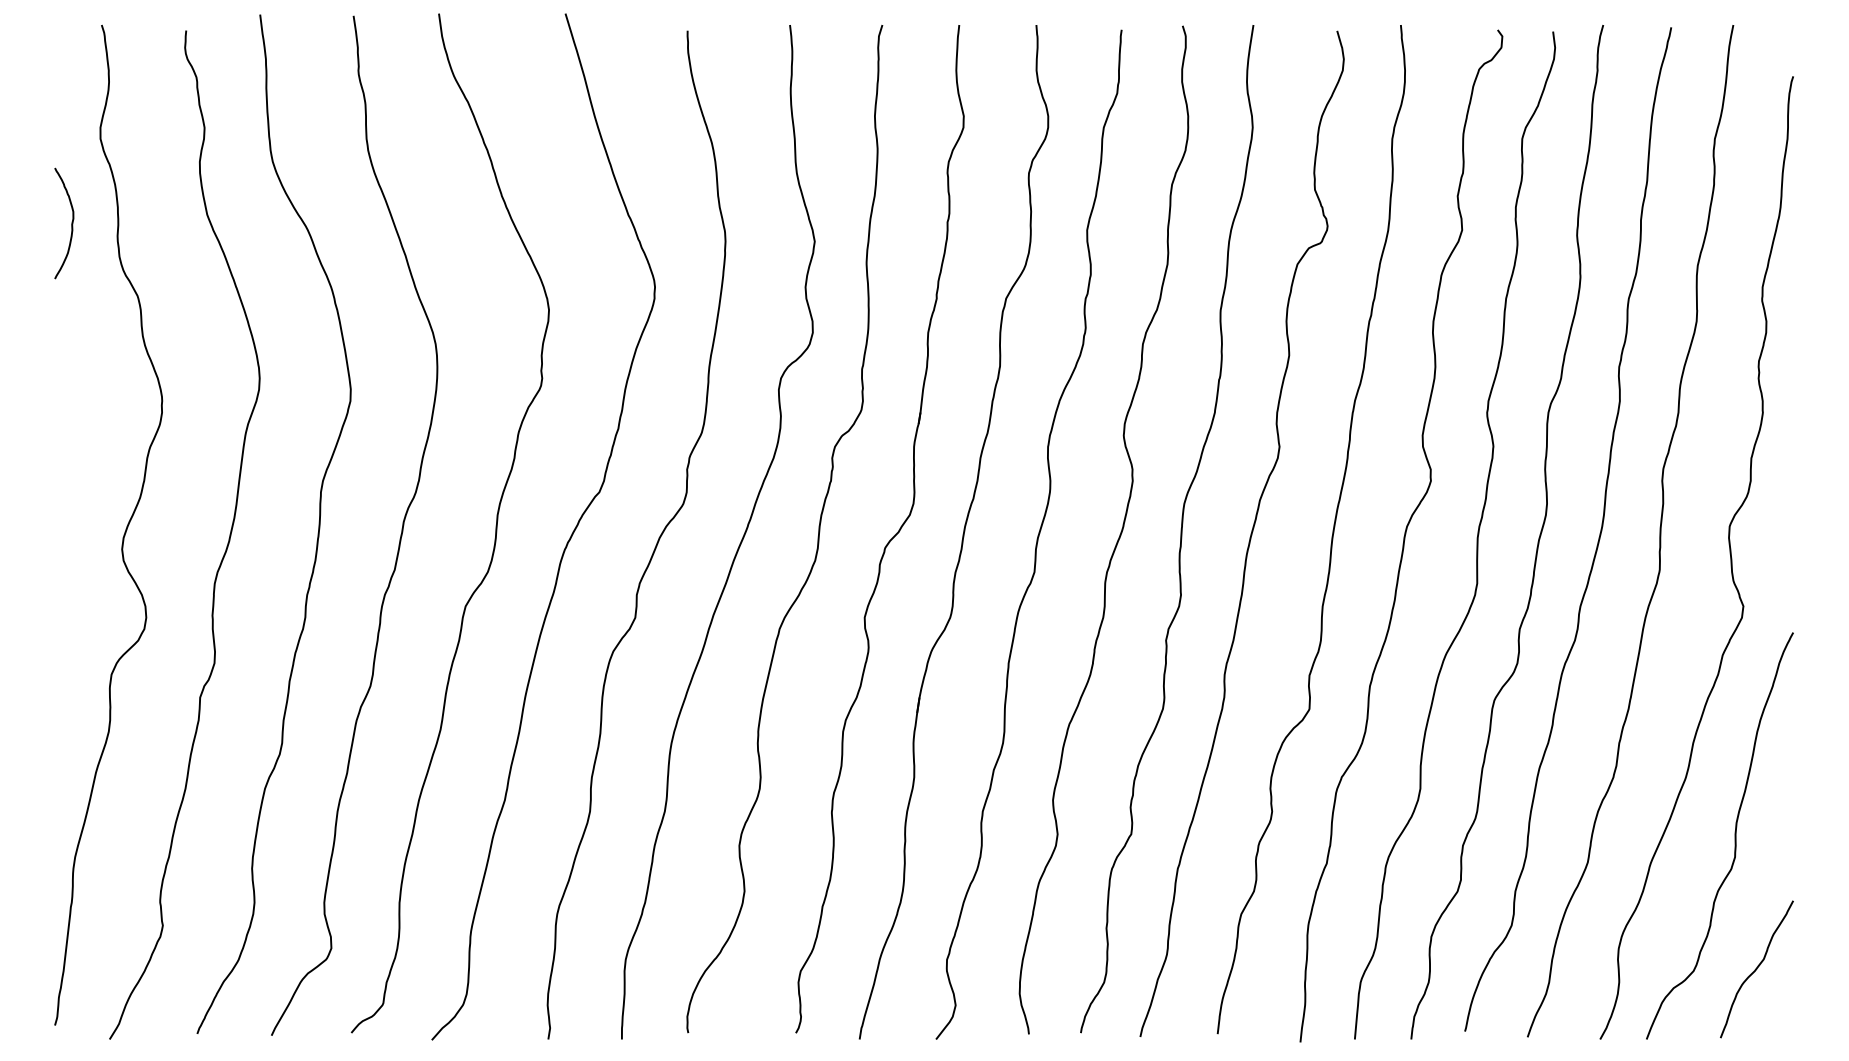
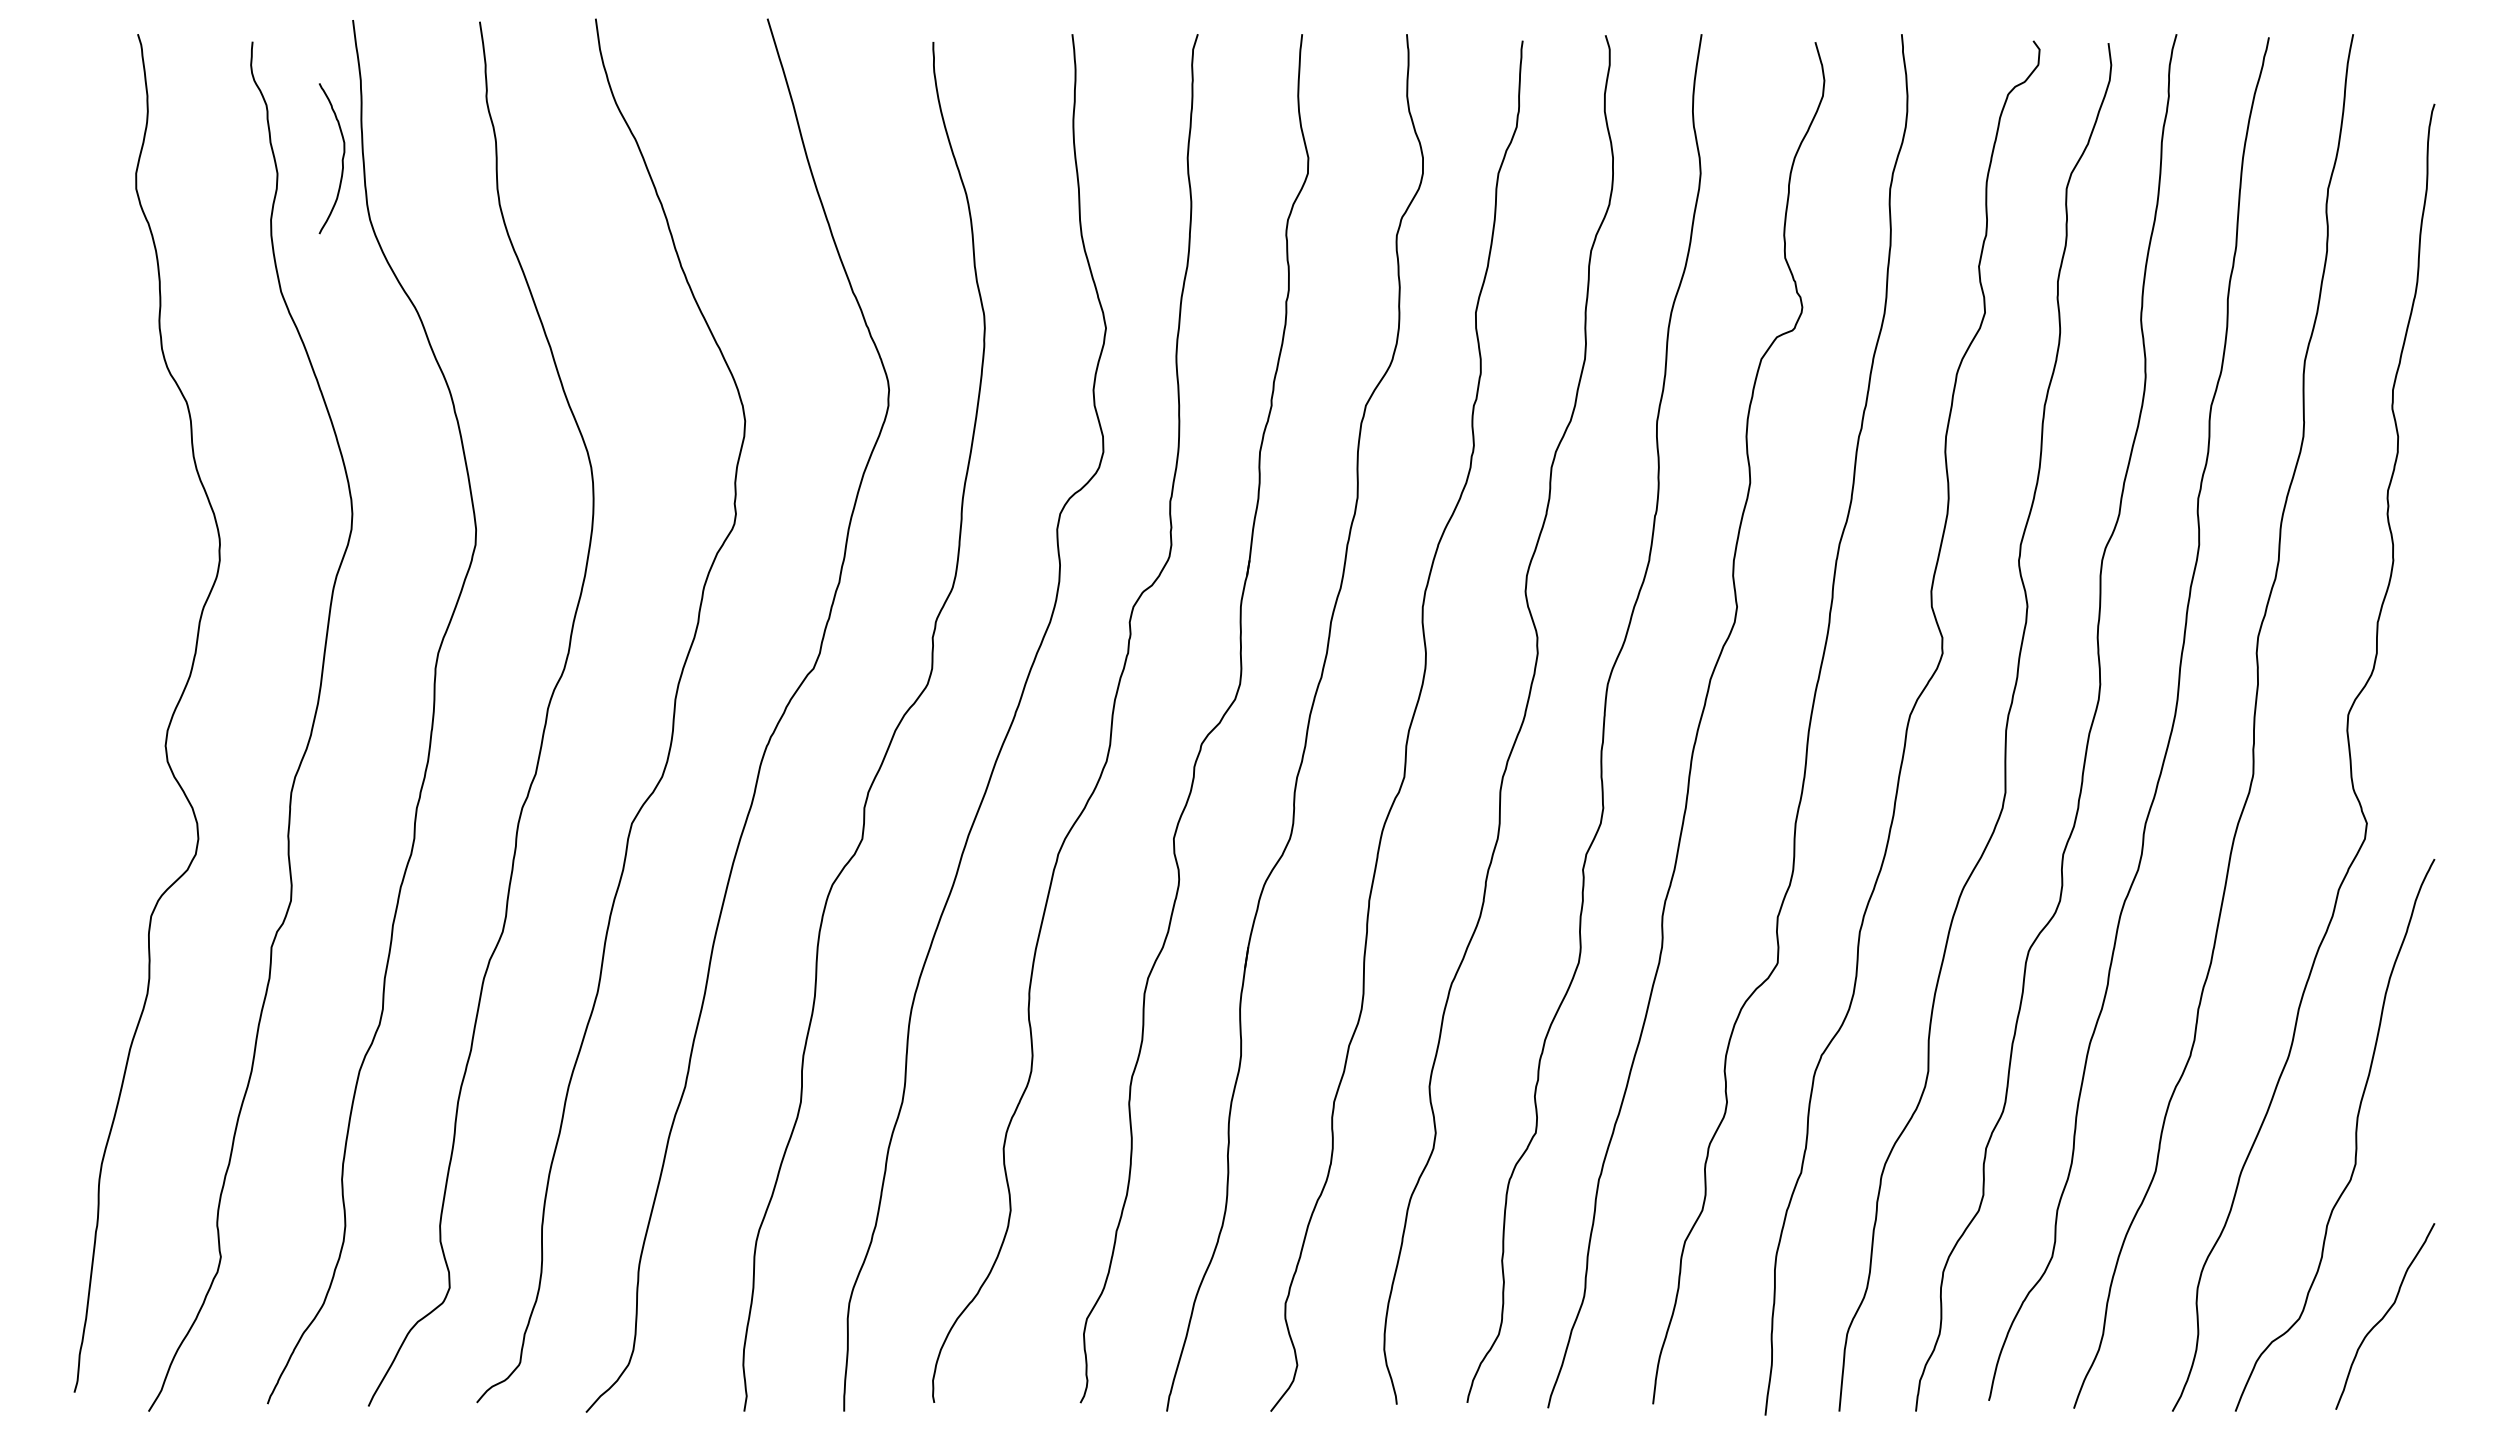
curve: (71, 224) -> (341, 159), moved

